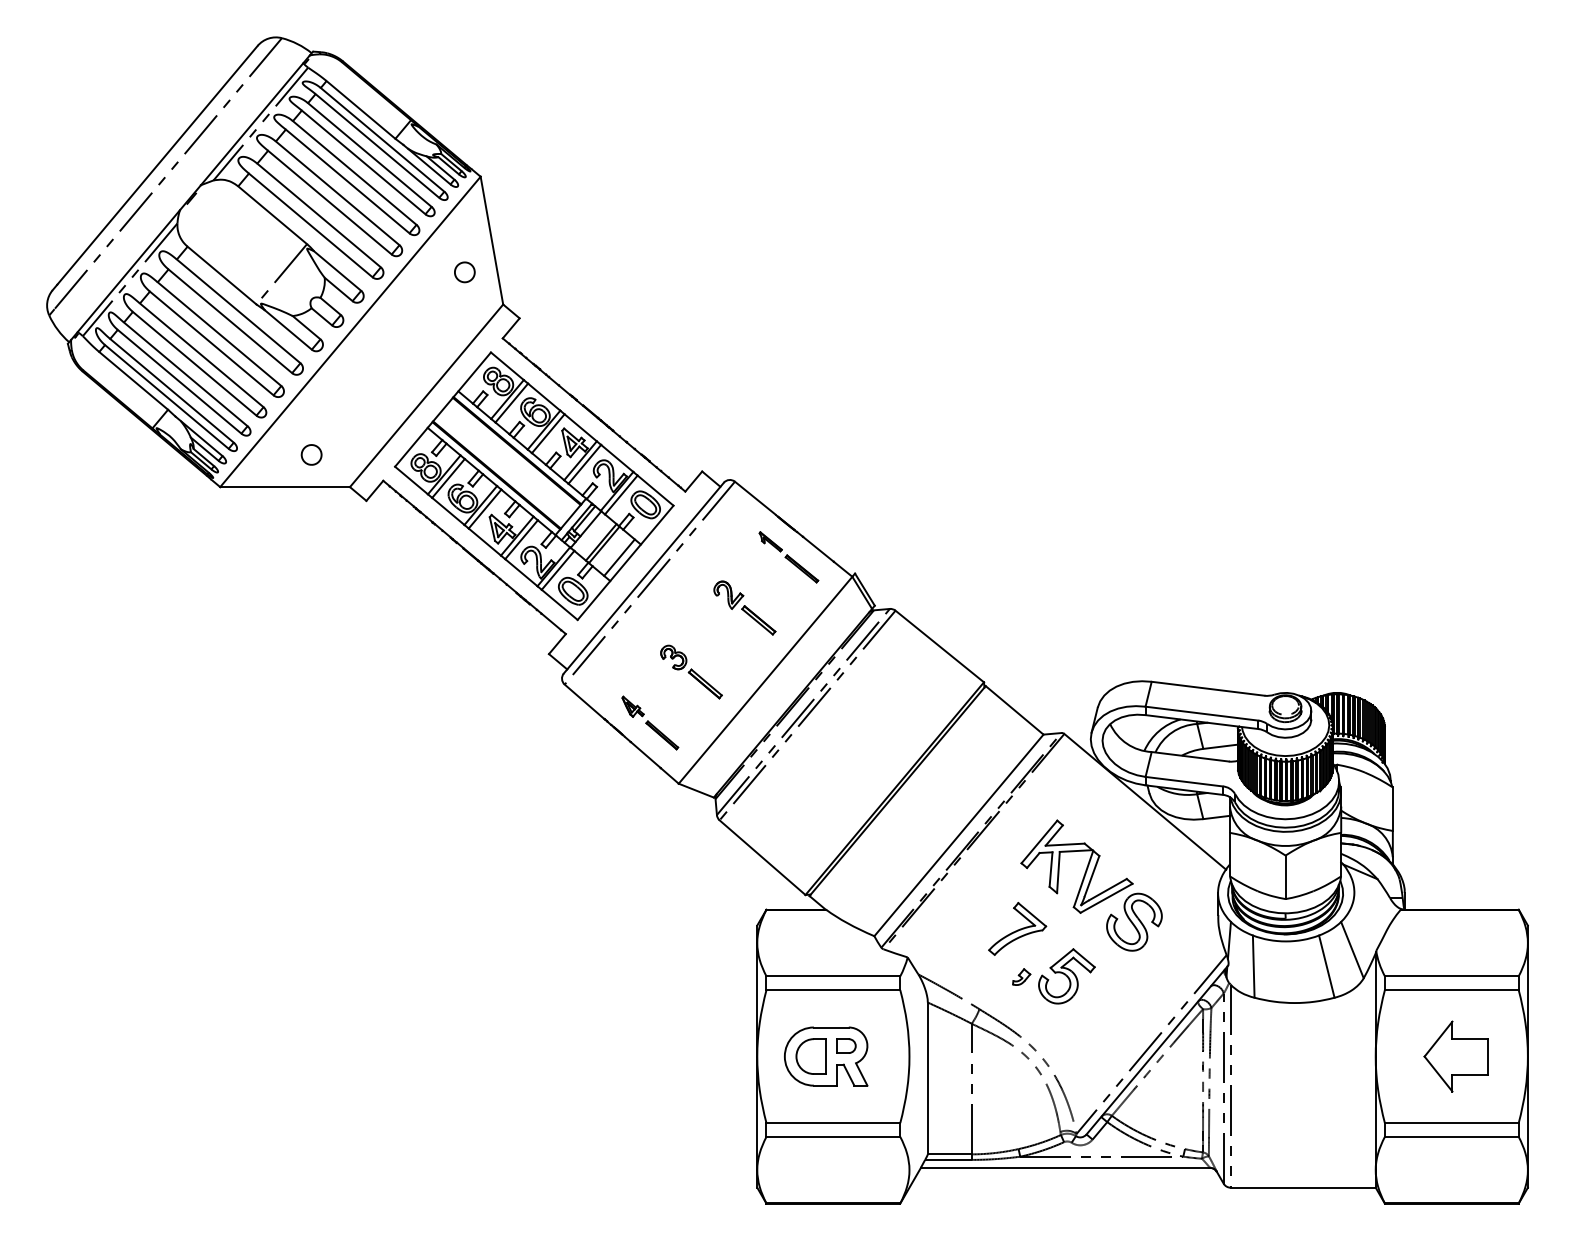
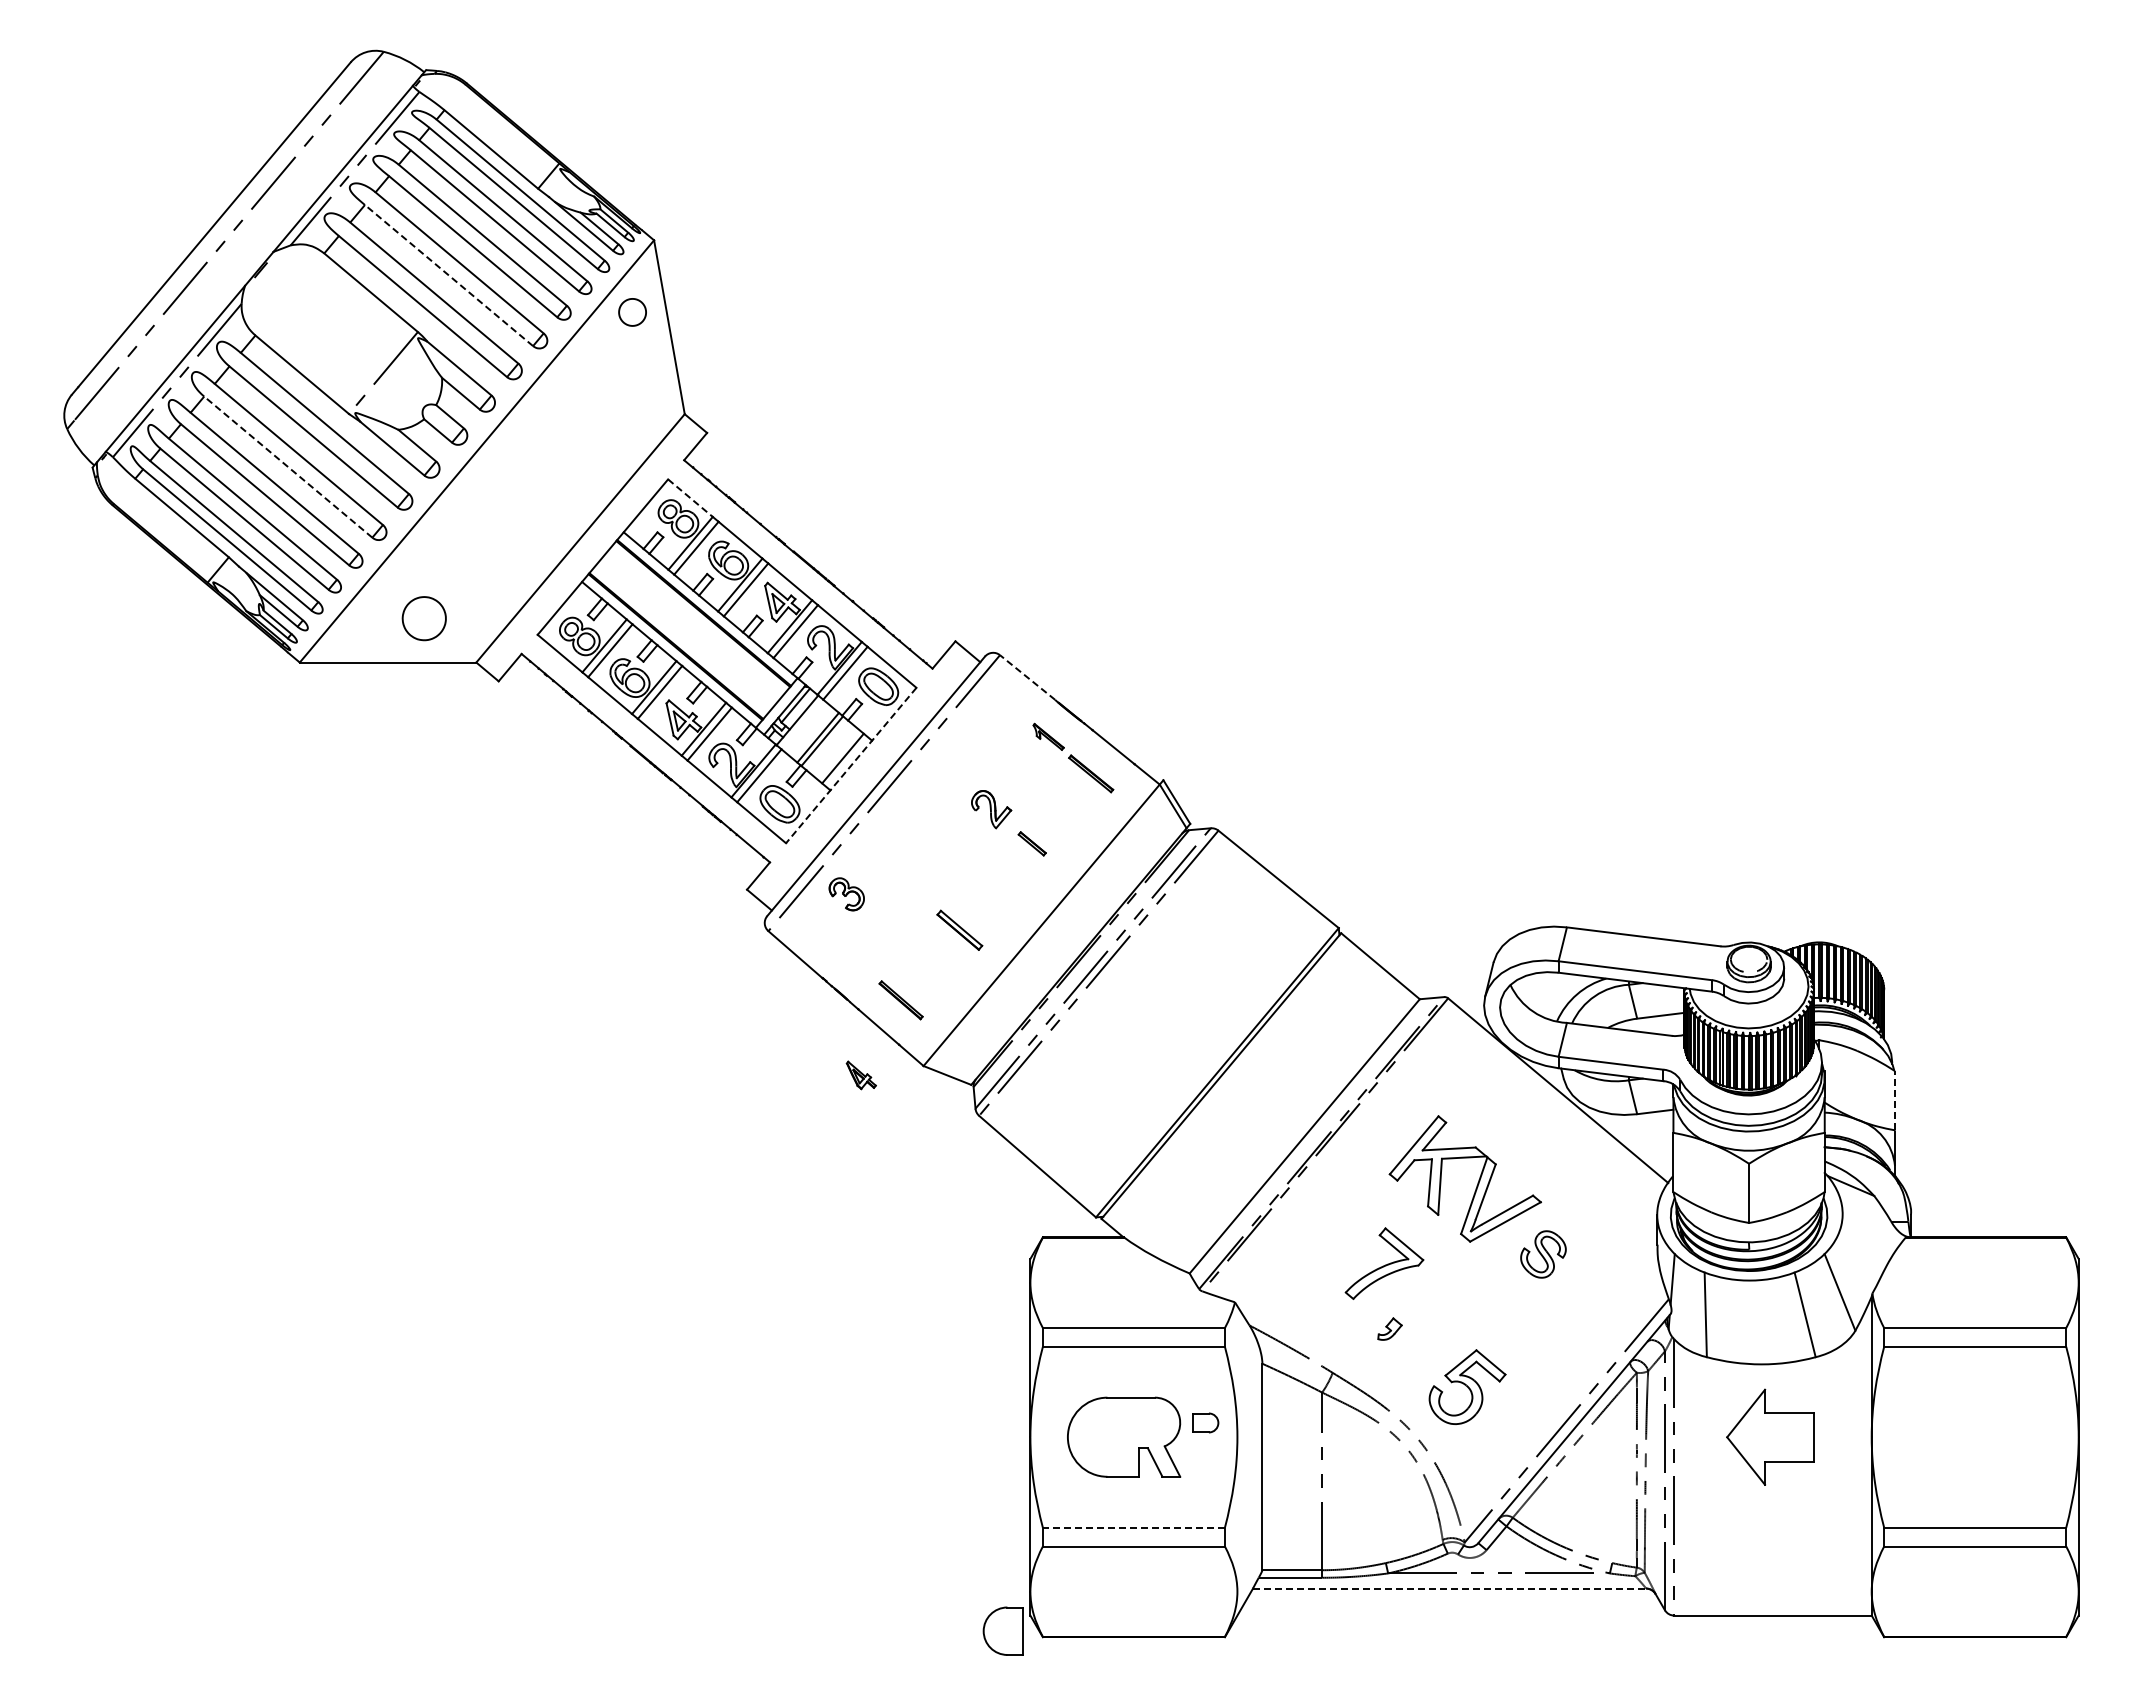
line: (330, 202) -> (449, 275), solid -> dashed
part: (464, 272) -> (632, 312), moved
line: (211, 343) -> (288, 467), solid -> dashed
line: (507, 366) -> (690, 498), solid -> dashed
part: (311, 454) -> (423, 618), size x1.6
line: (755, 498) -> (1027, 677), solid -> dashed
line: (625, 562) -> (850, 765), solid -> dashed
part: (758, 620) -> (1031, 843), size x0.6
part: (673, 657) -> (846, 894), moved
part: (632, 706) -> (860, 1075), moved
line: (1392, 809) -> (1894, 1100), solid -> dashed
part: (1134, 922) -> (1543, 1254), size x0.6
part: (1066, 975) -> (1467, 1386), moved
part: (846, 1045) -> (1205, 1422), moved
part: (810, 1056) -> (1002, 1630), moved
part: (1456, 1056) -> (1770, 1436), moved
line: (833, 1122) -> (1133, 1527), solid -> dashed
line: (1065, 1167) -> (1449, 1588), solid -> dashed

